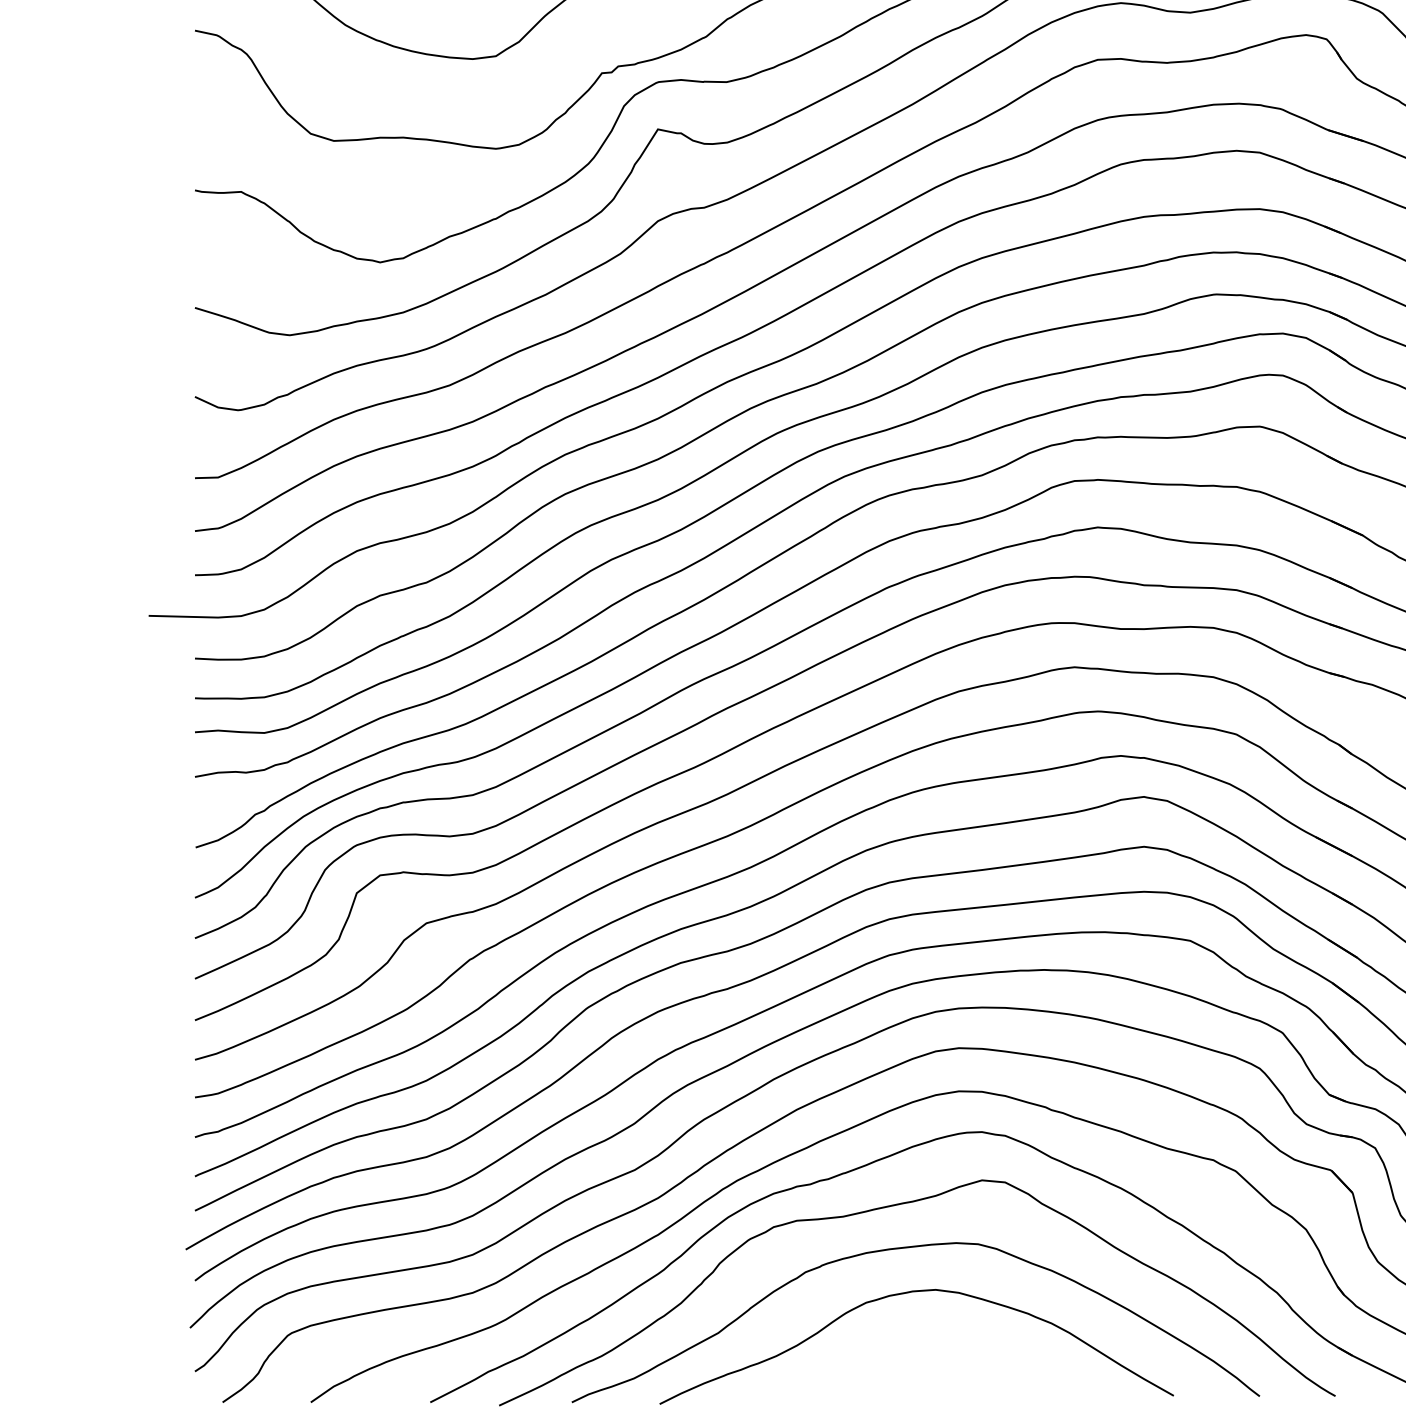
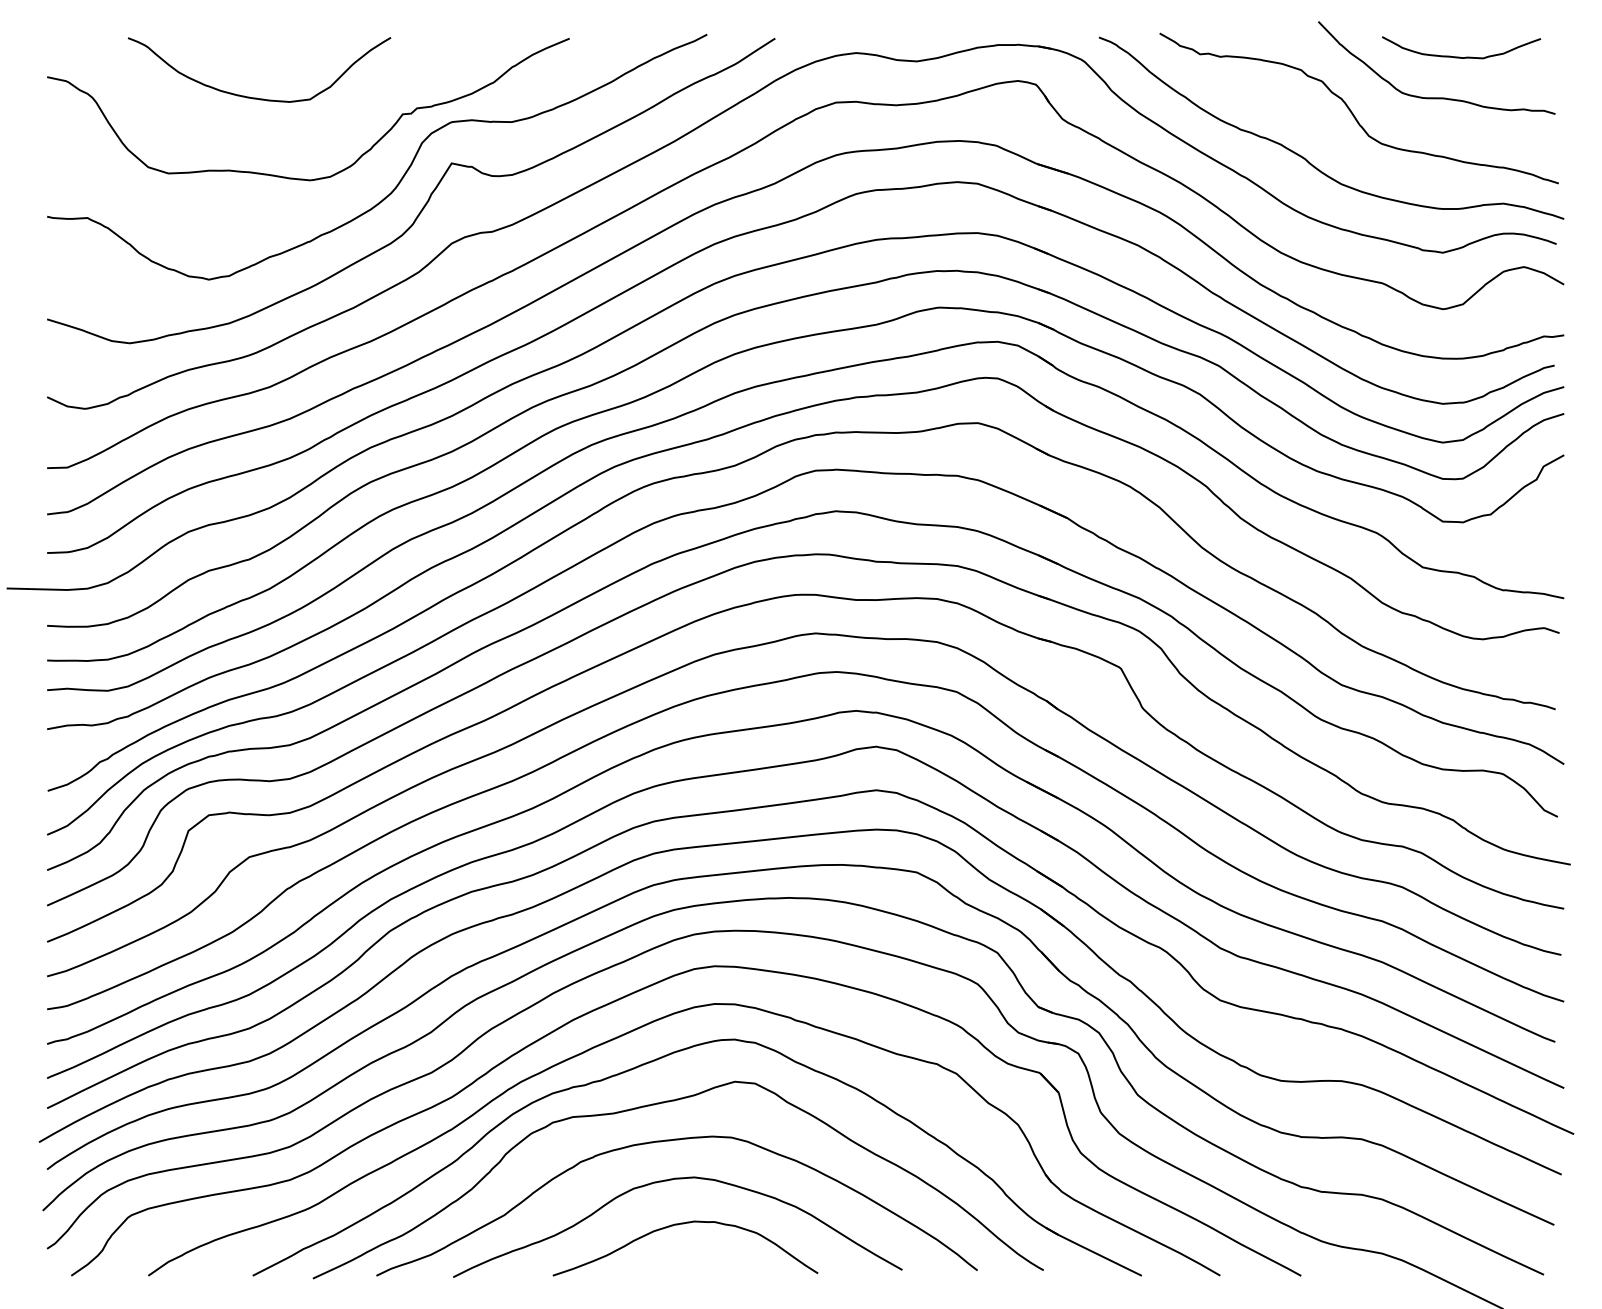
curve: (924, 1343) -> (684, 1224), added

